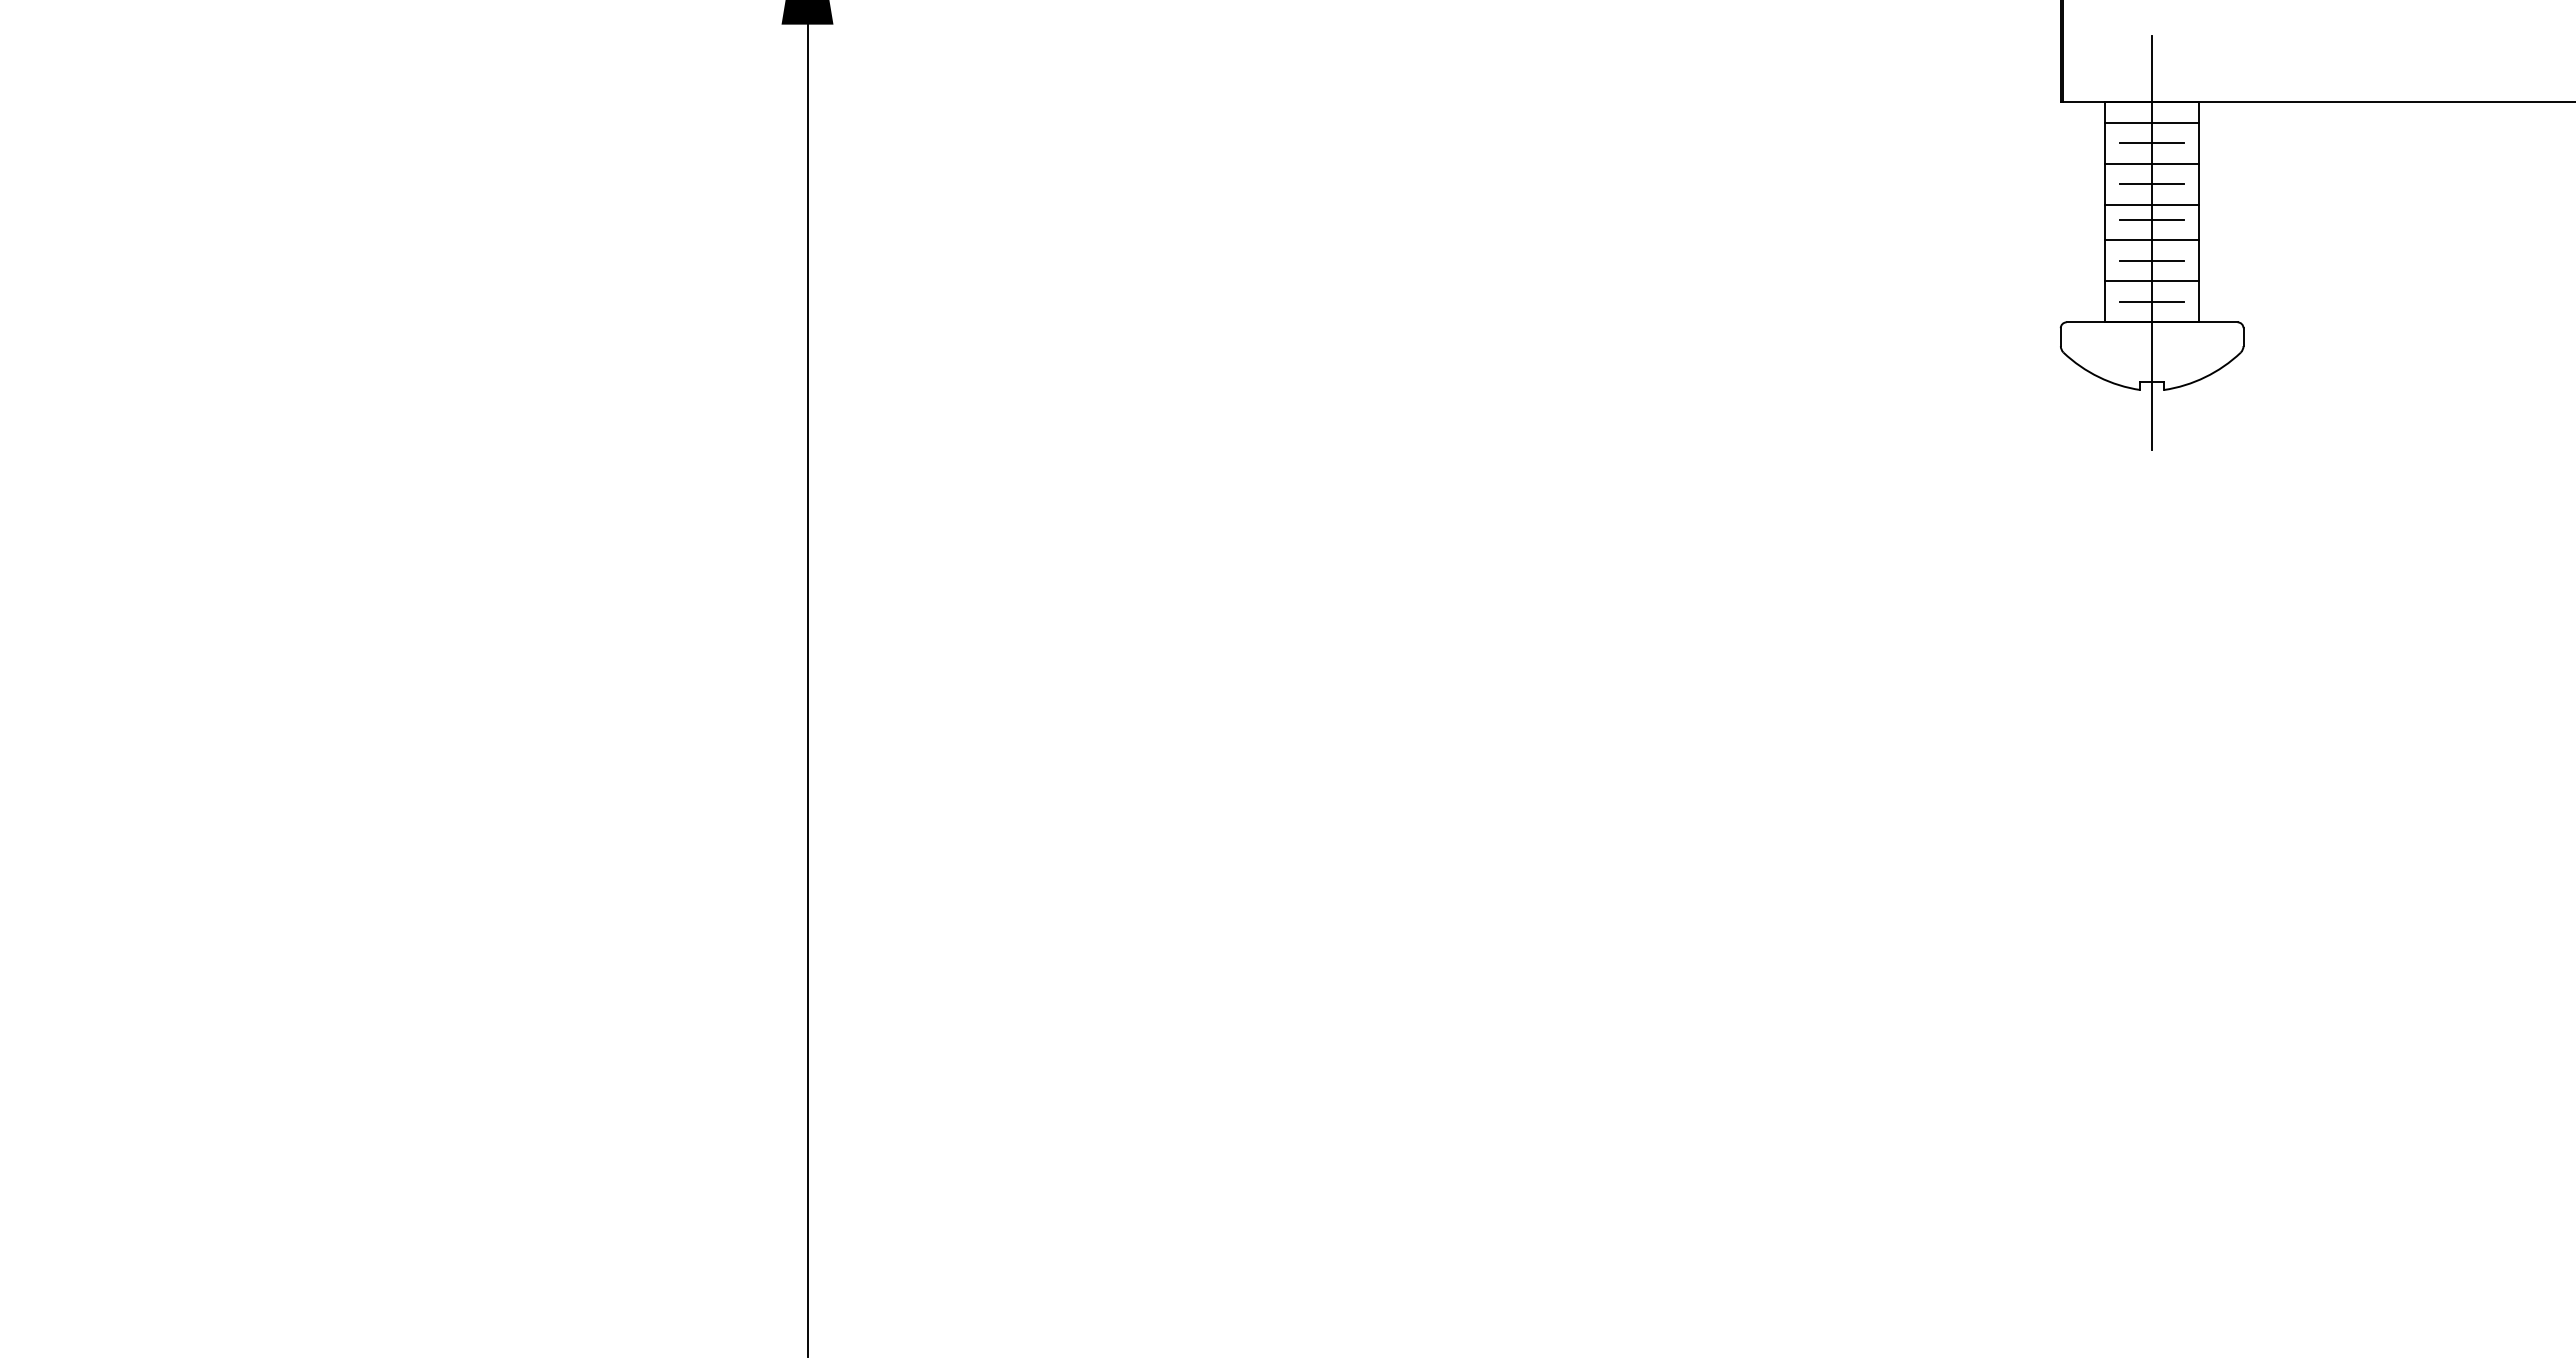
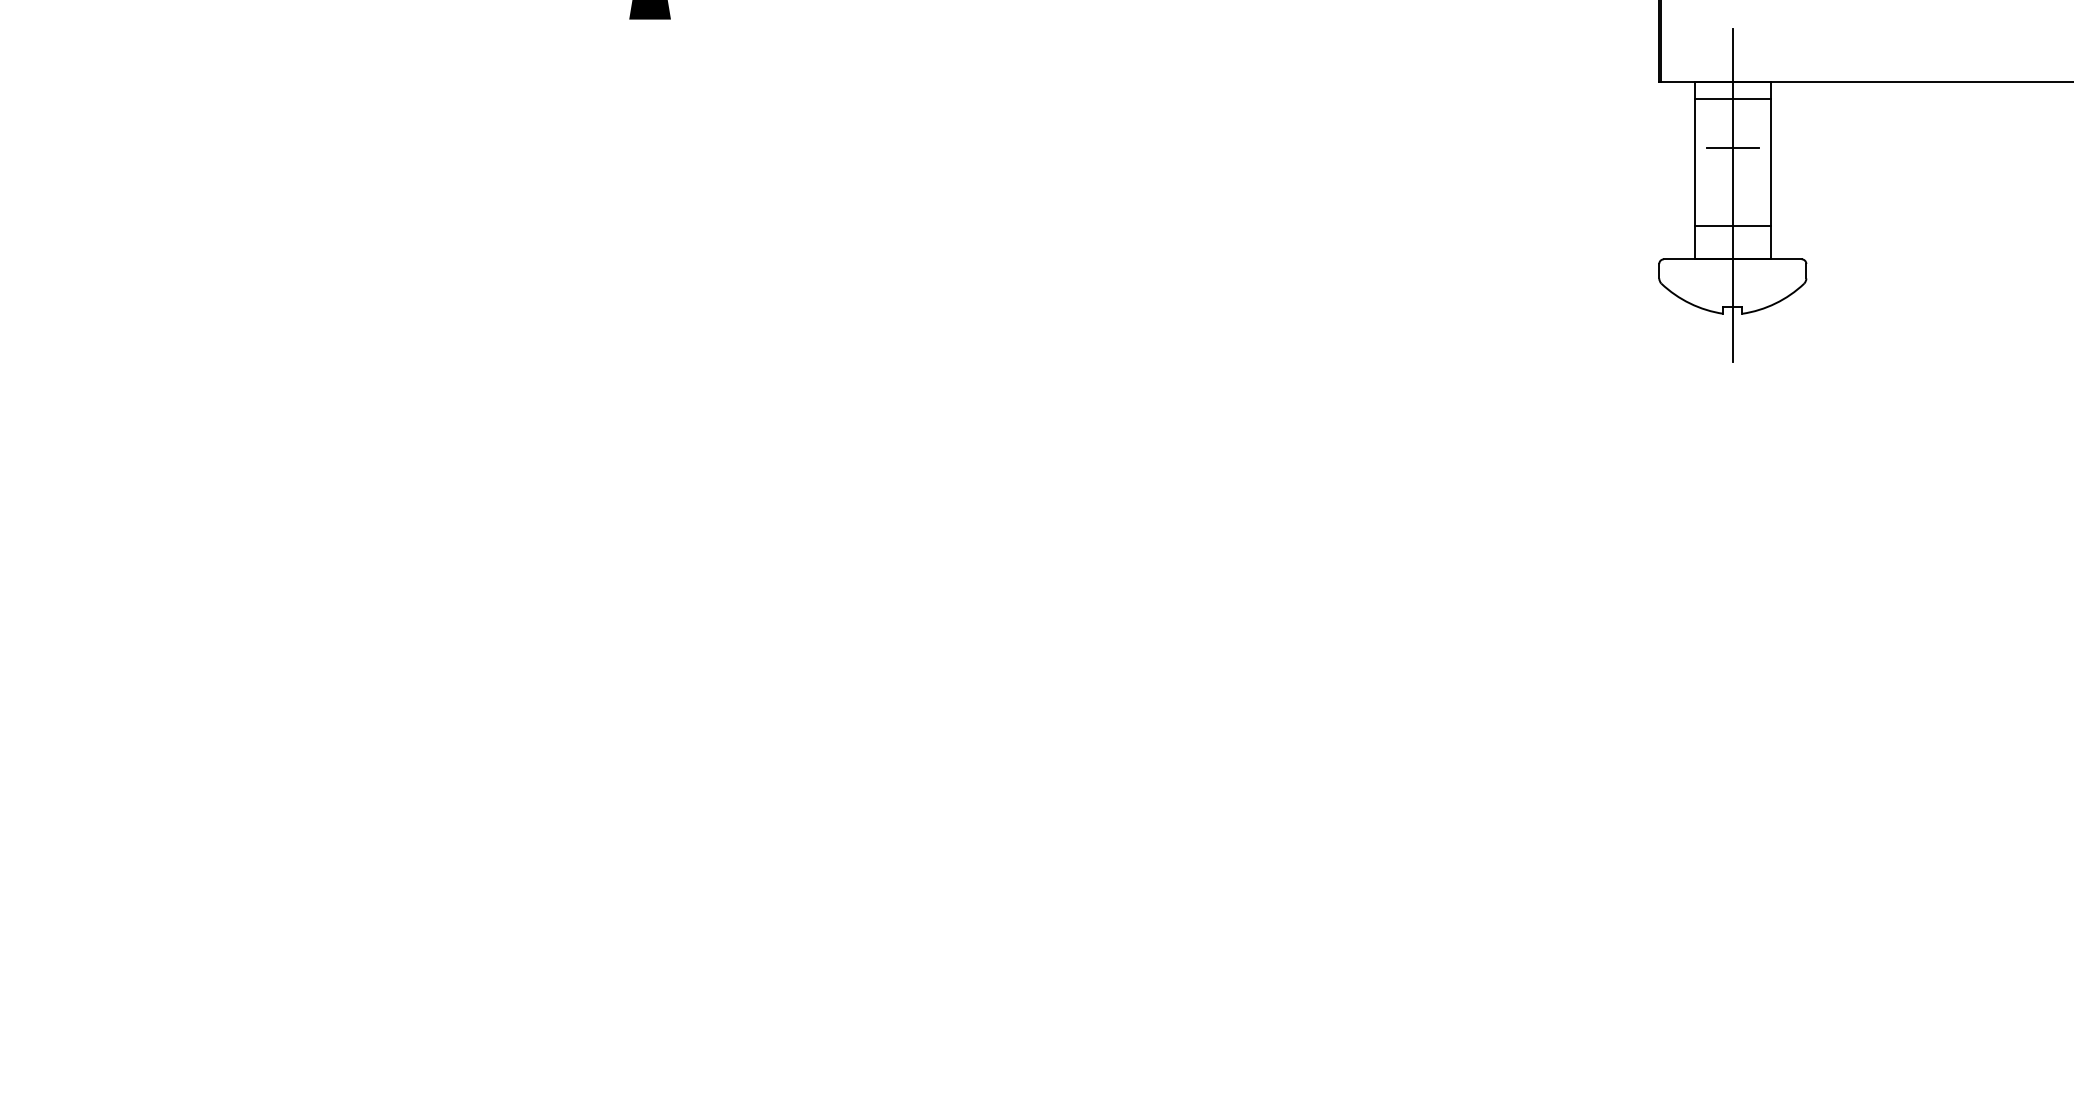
line: (2152, 143) -> (1733, 115), removed
line: (2151, 163) -> (1732, 131), removed
line: (2151, 204) -> (1732, 164), removed
line: (2152, 220) -> (1733, 177), removed
line: (2151, 240) -> (1732, 193), removed
line: (2152, 260) -> (1733, 209), removed
line: (2152, 301) -> (1733, 242), removed
line: (807, 690) -> (650, 555), removed

